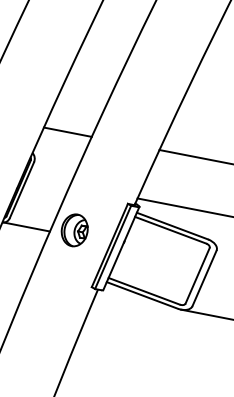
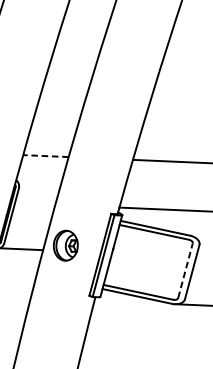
line: (67, 132) -> (45, 156), solid -> dashed
line: (197, 275) -> (185, 270), solid -> dashed

